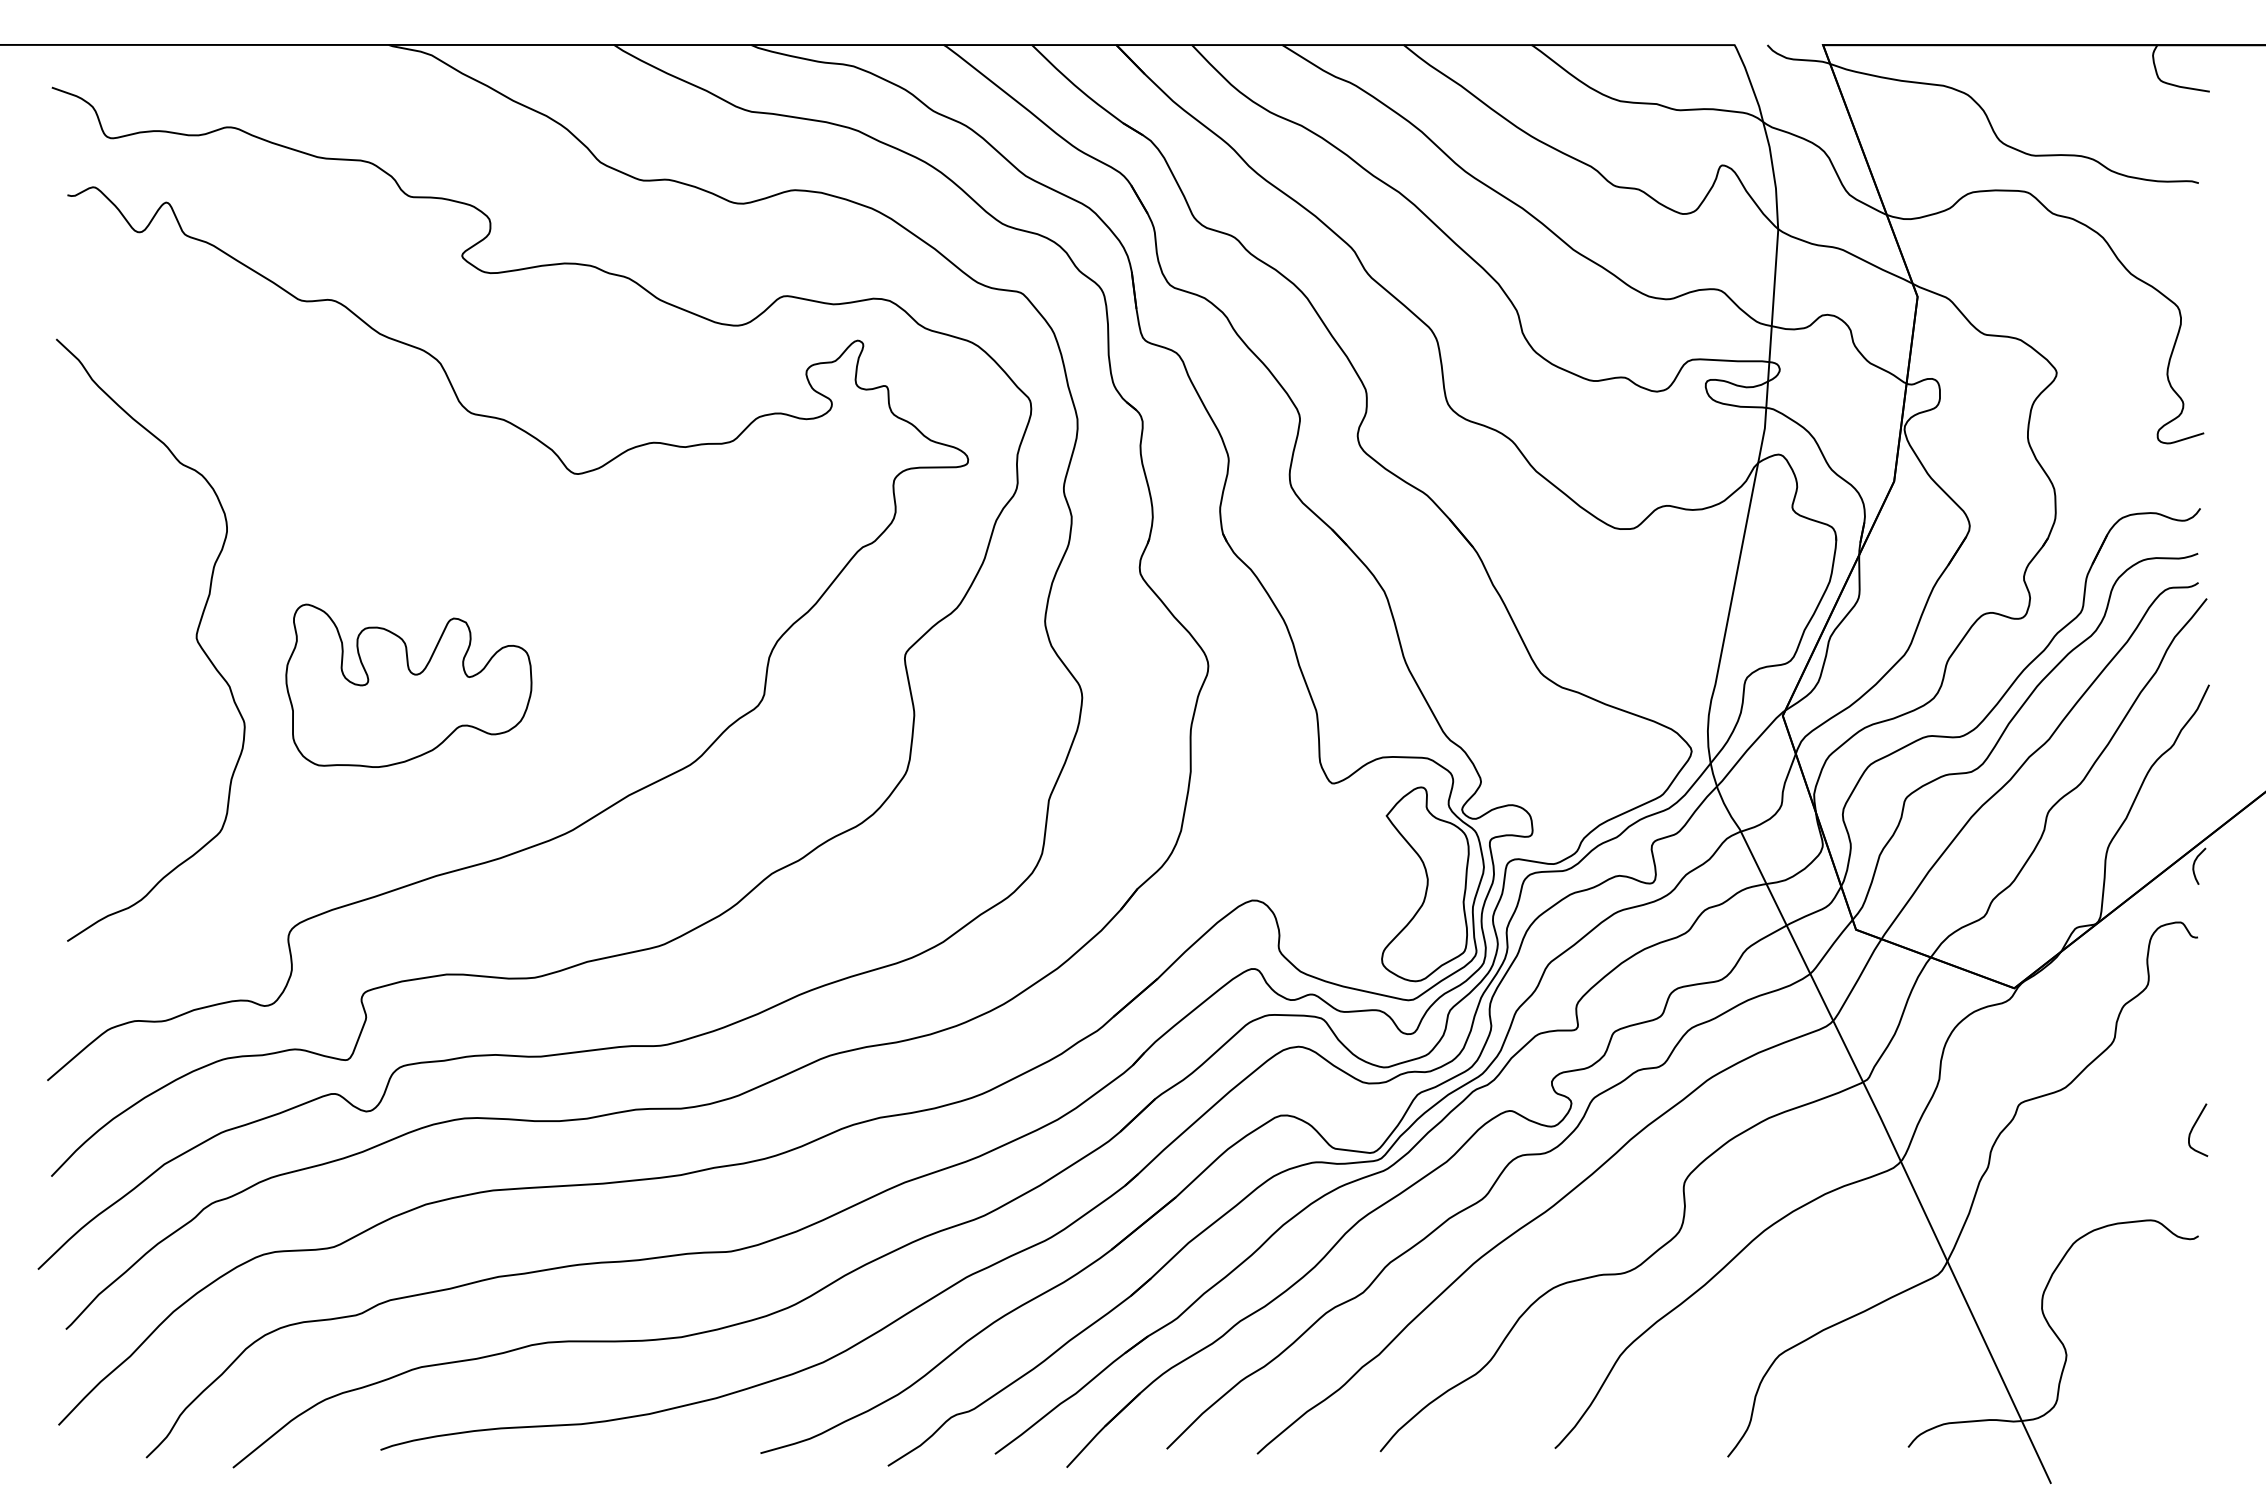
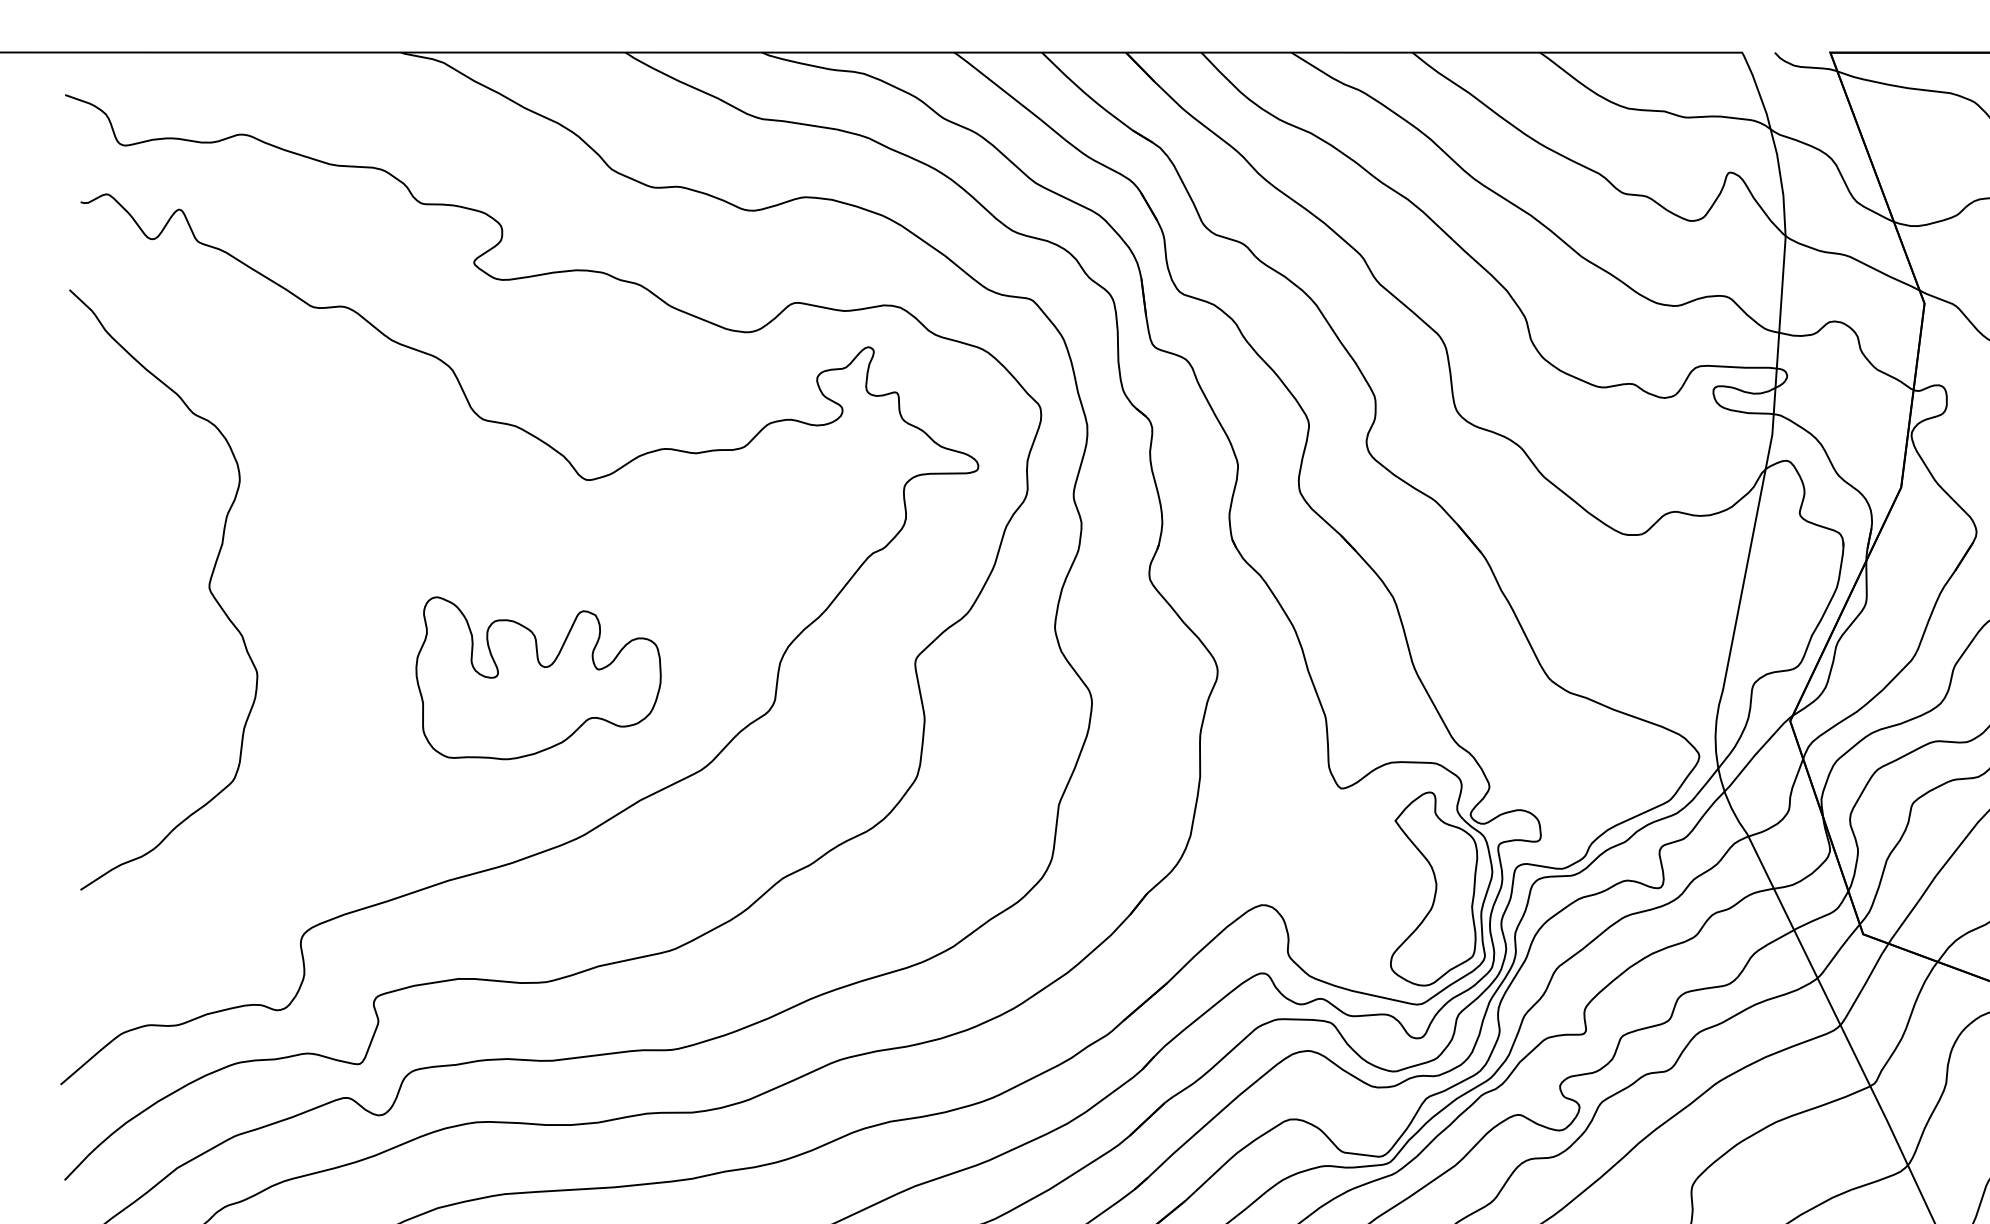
curve: (195, 638) -> (208, 588), moved
part: (408, 685) -> (538, 677), moved

